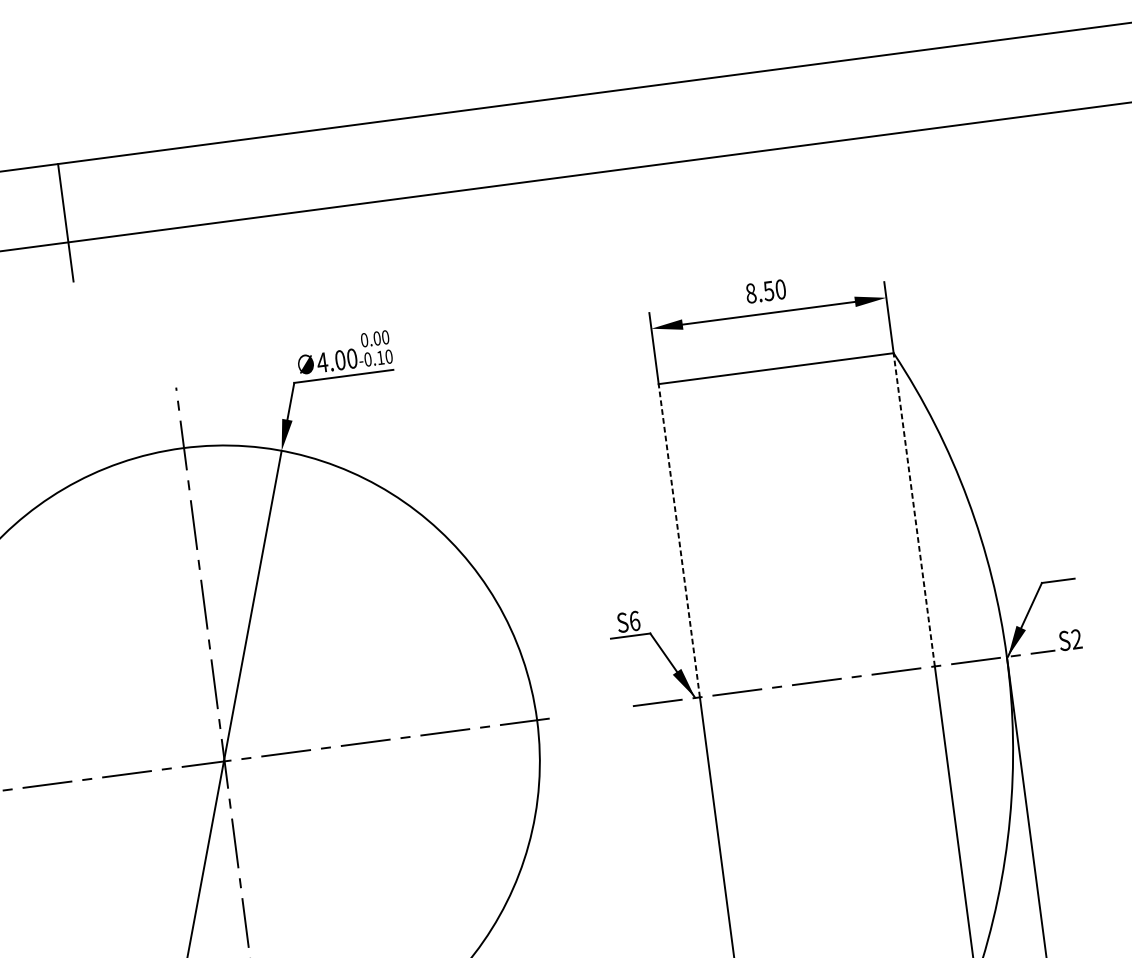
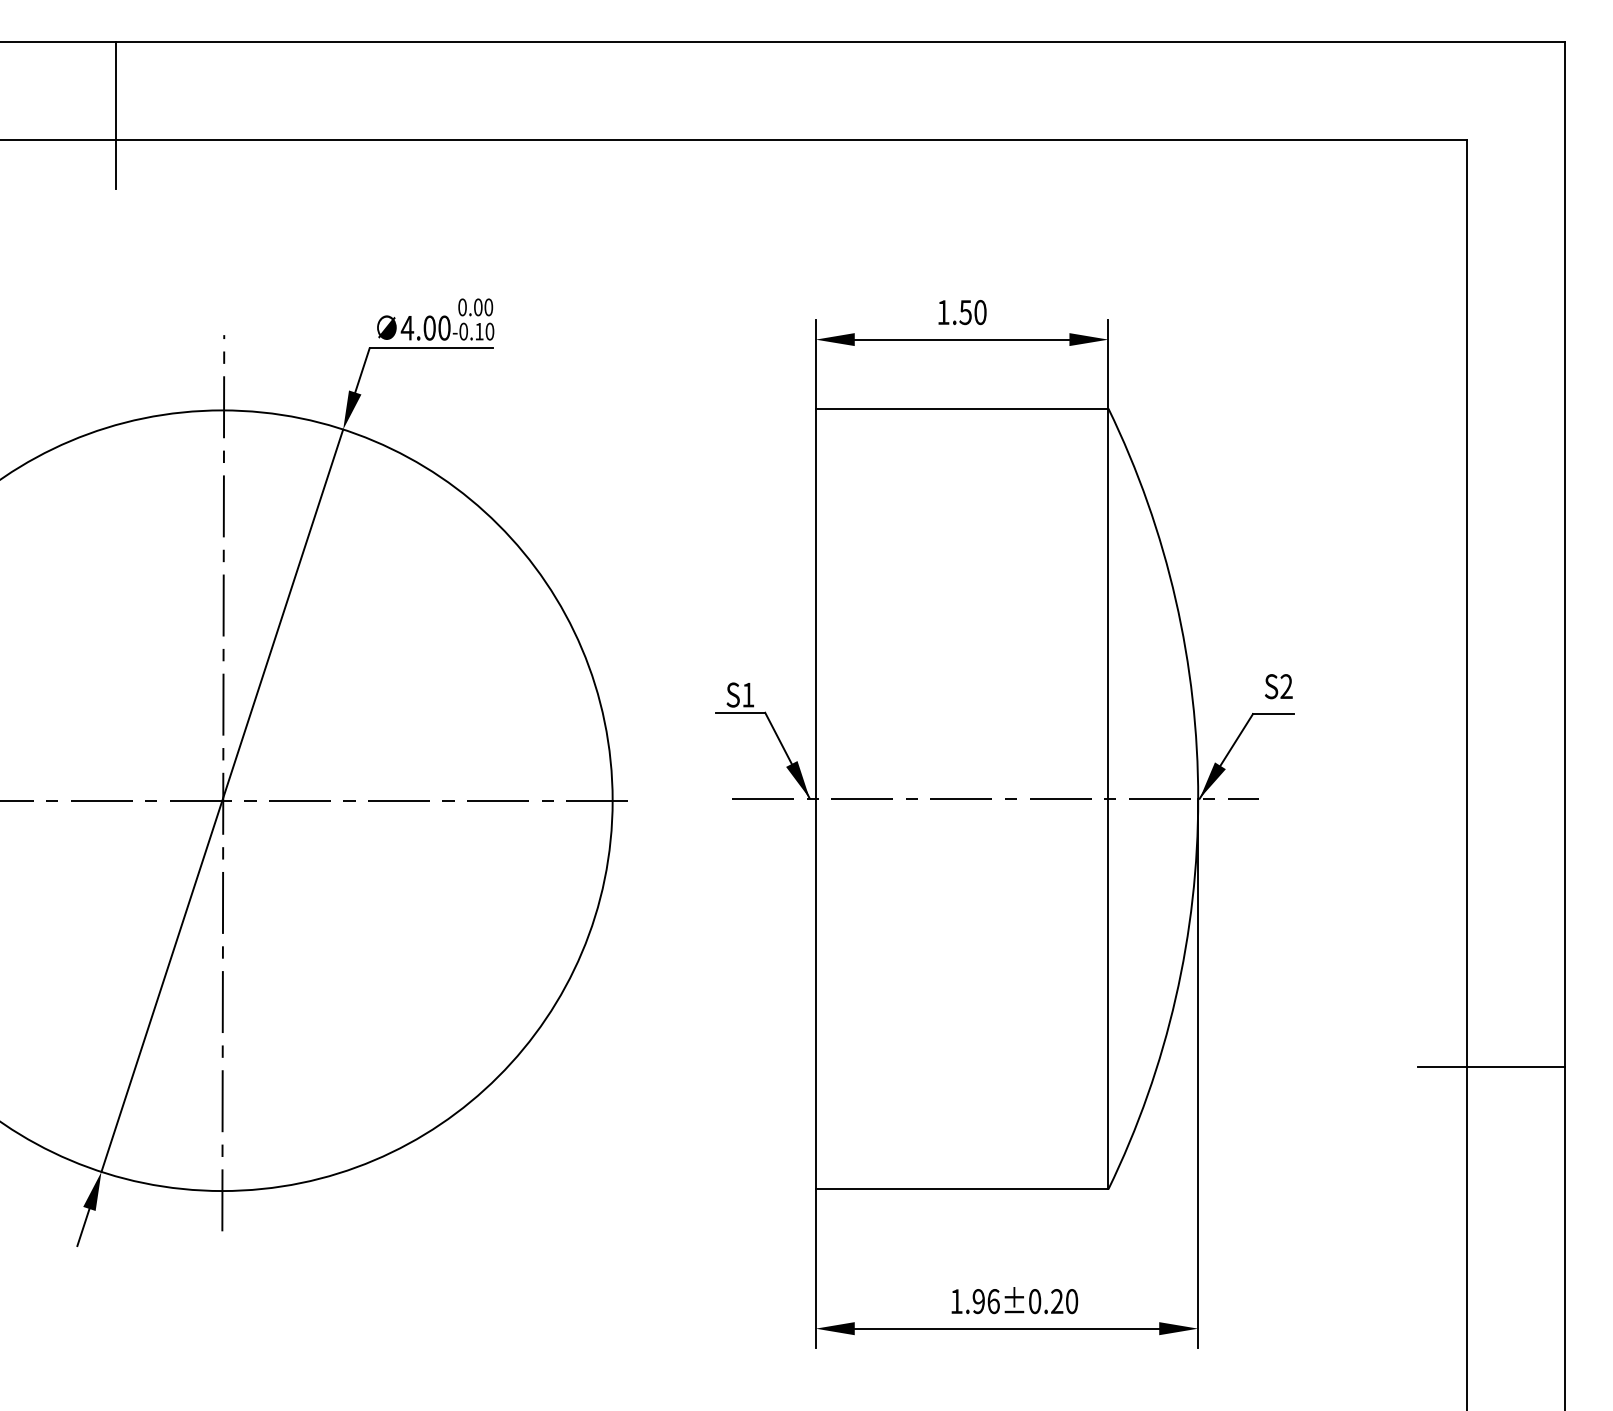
text: (751, 293) -> (943, 312), 8.50 -> 1.50
line: (914, 509) -> (1108, 603), dashed -> solid
line: (679, 540) -> (815, 603), dashed -> solid
text: (634, 620) -> (748, 694), S6 -> S1
text: (1070, 640) -> (1278, 686), moved

